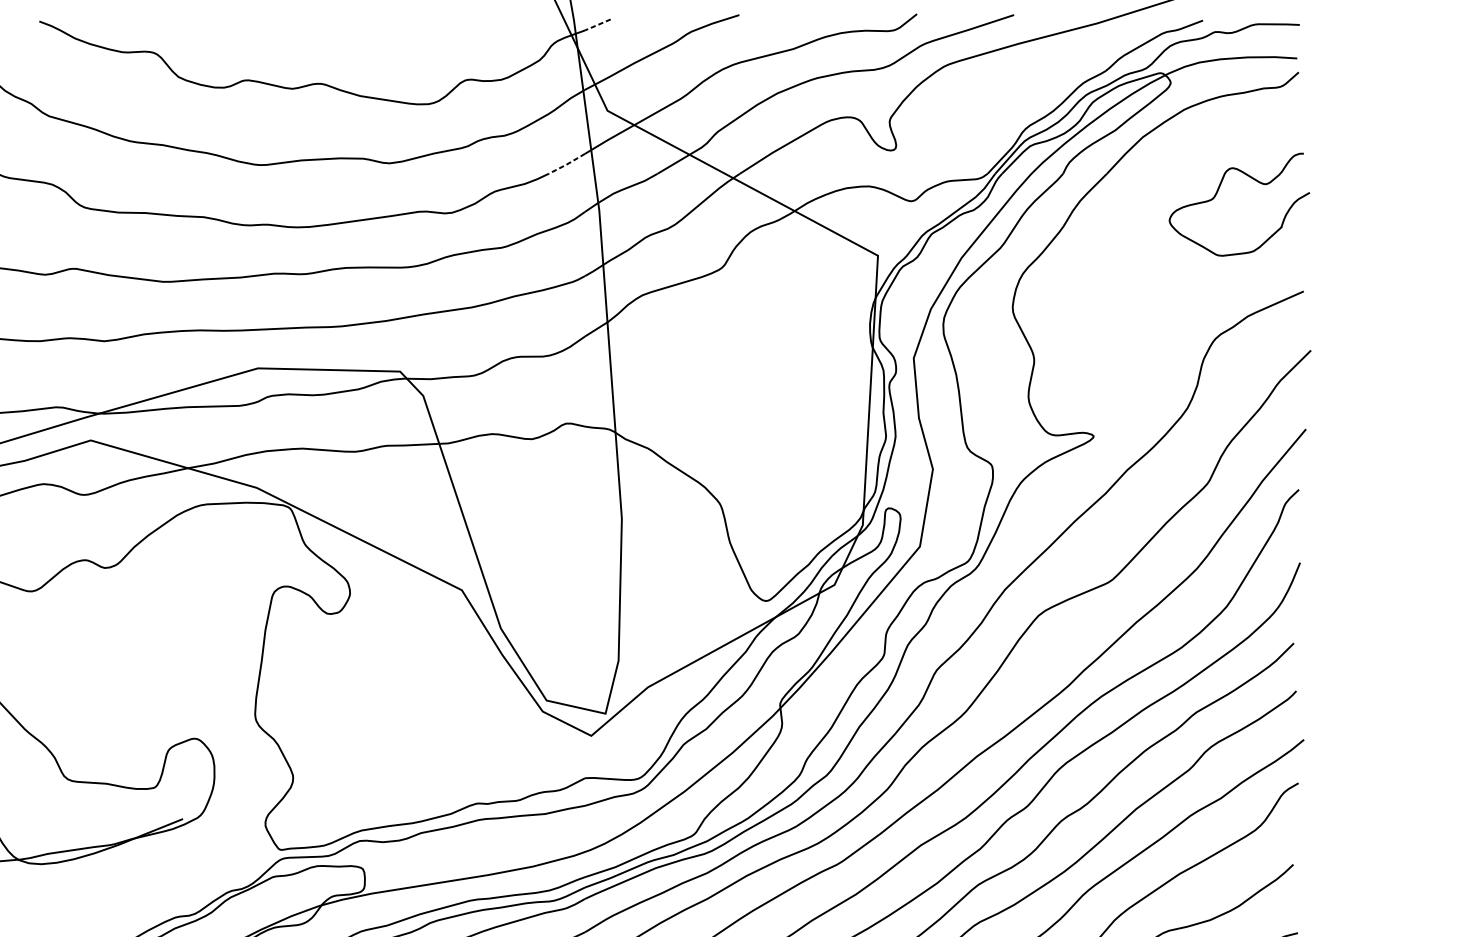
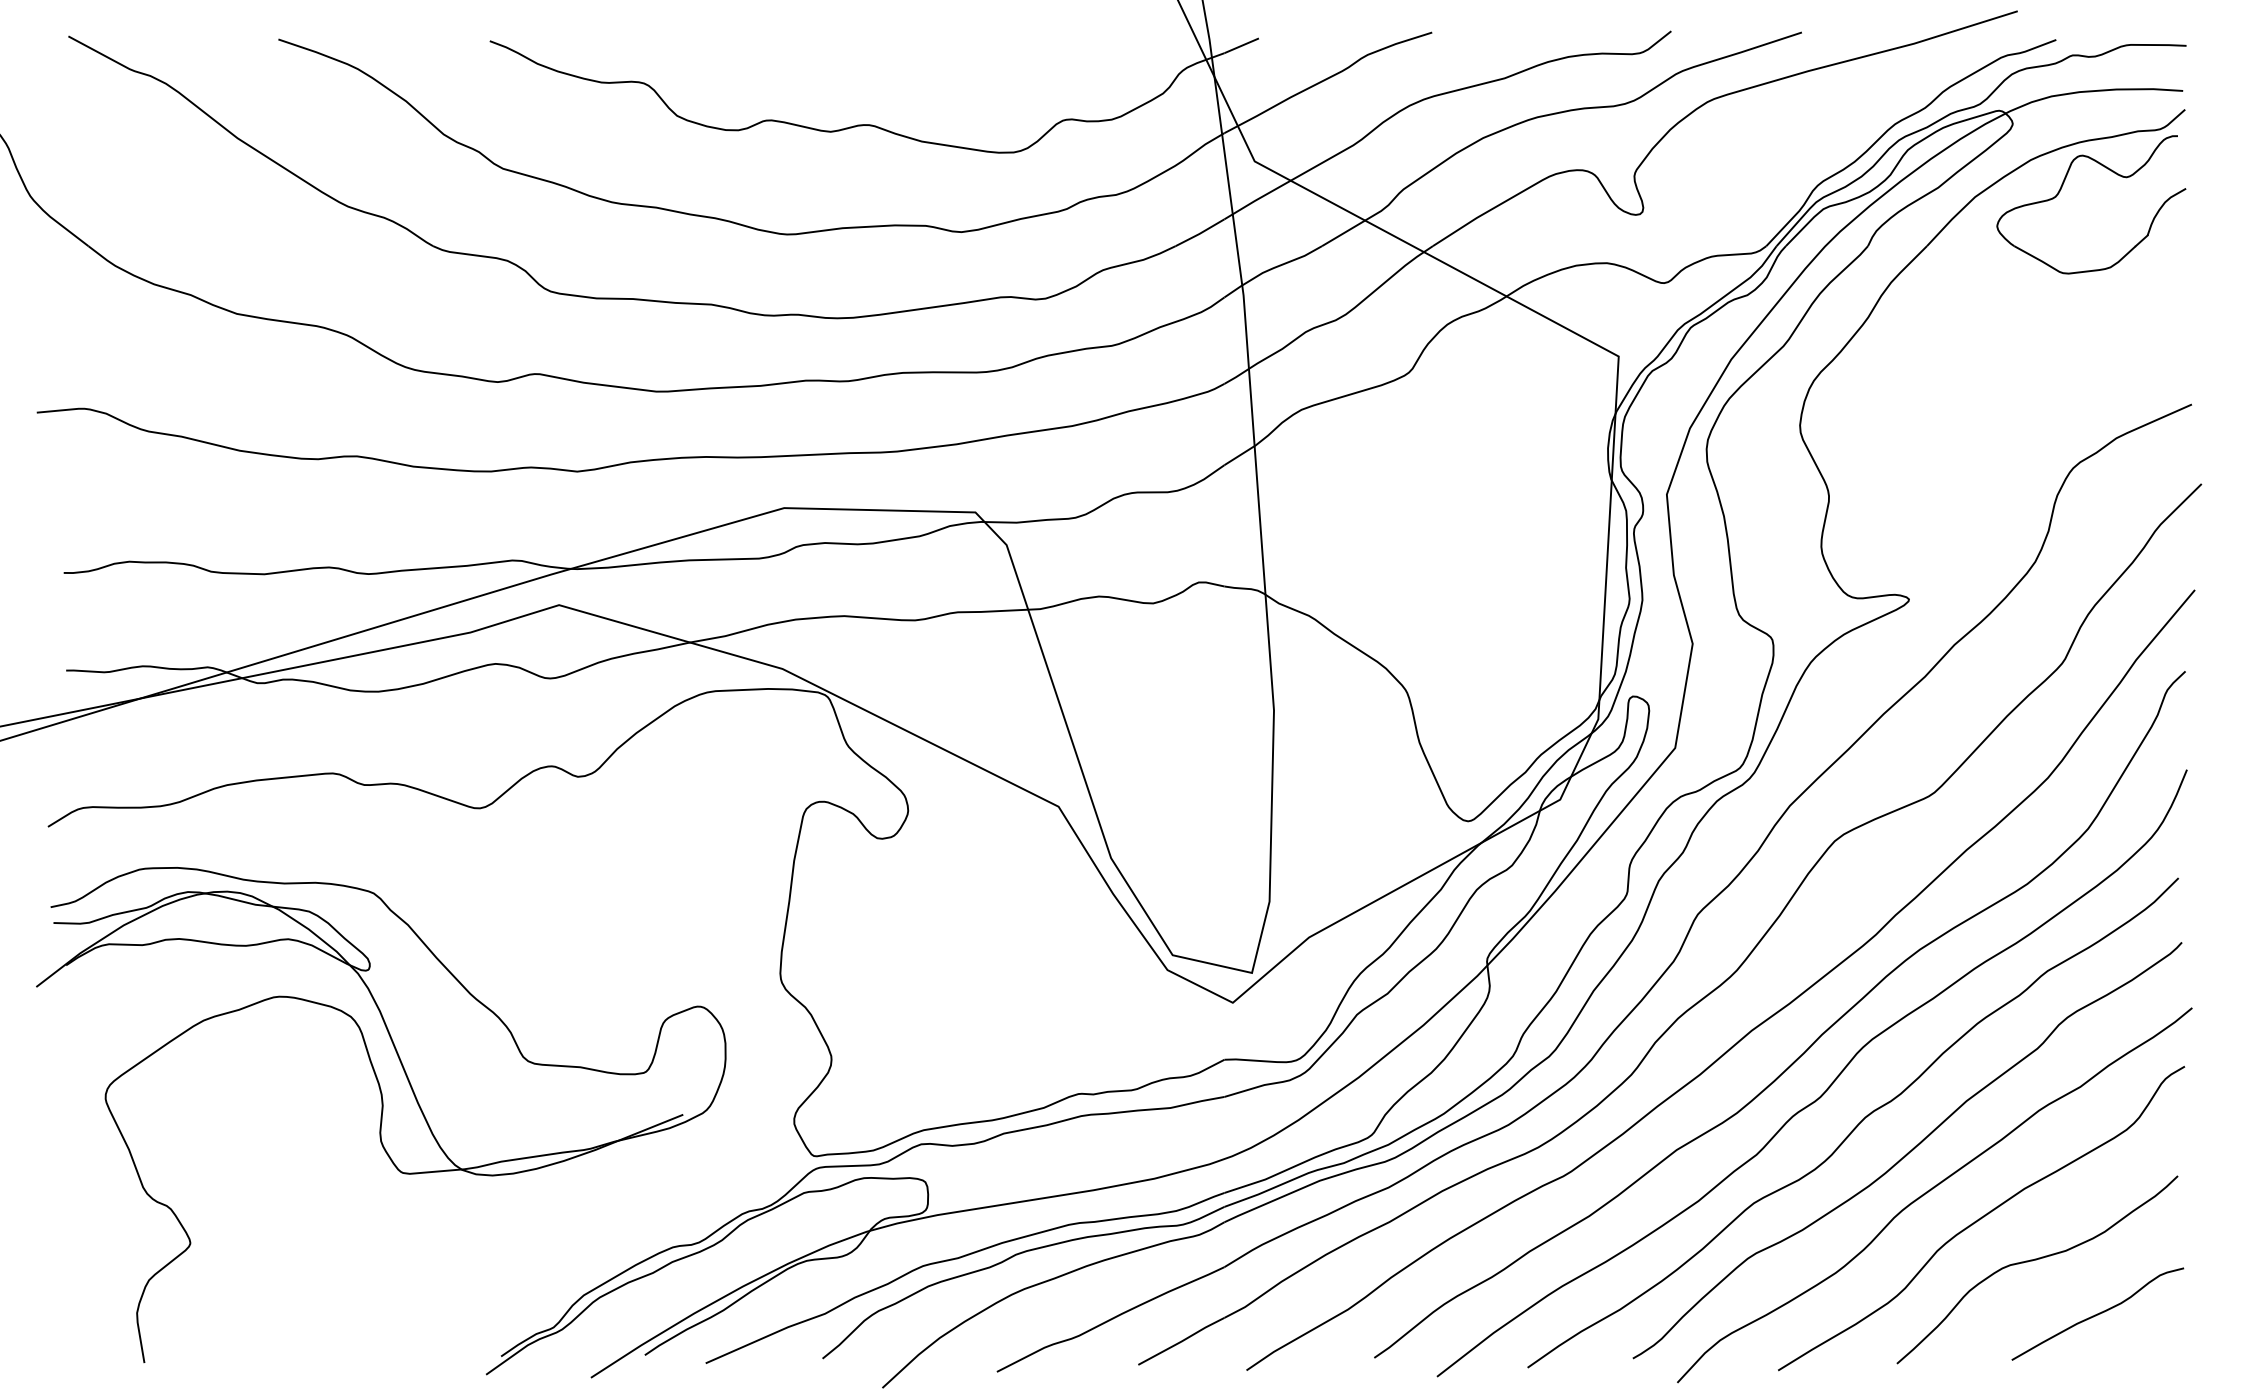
line: (597, 24) -> (1241, 45), dashed -> solid
line: (567, 164) -> (1200, 233), dashed -> solid
part: (1217, 193) -> (2061, 189), moved

